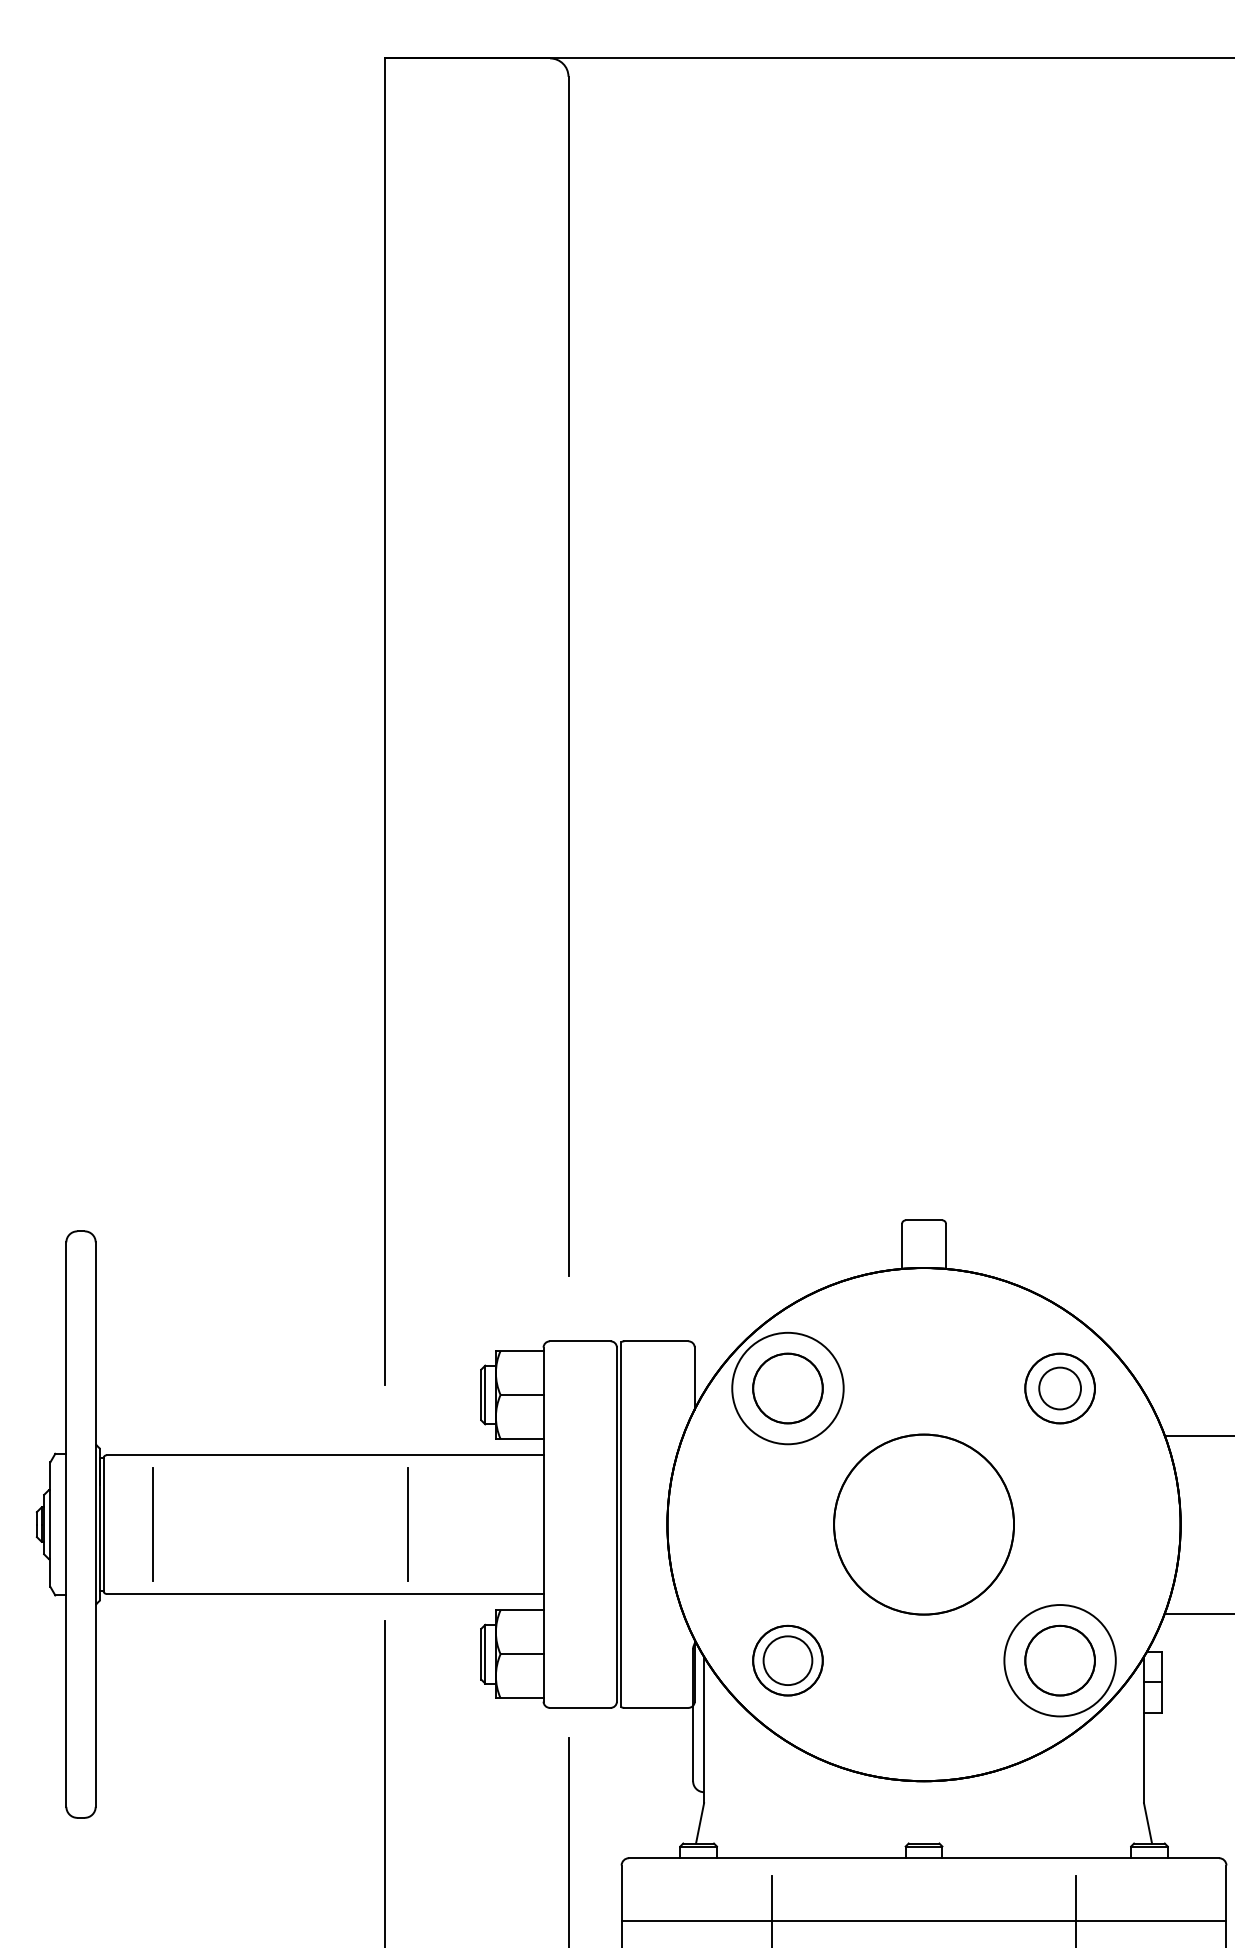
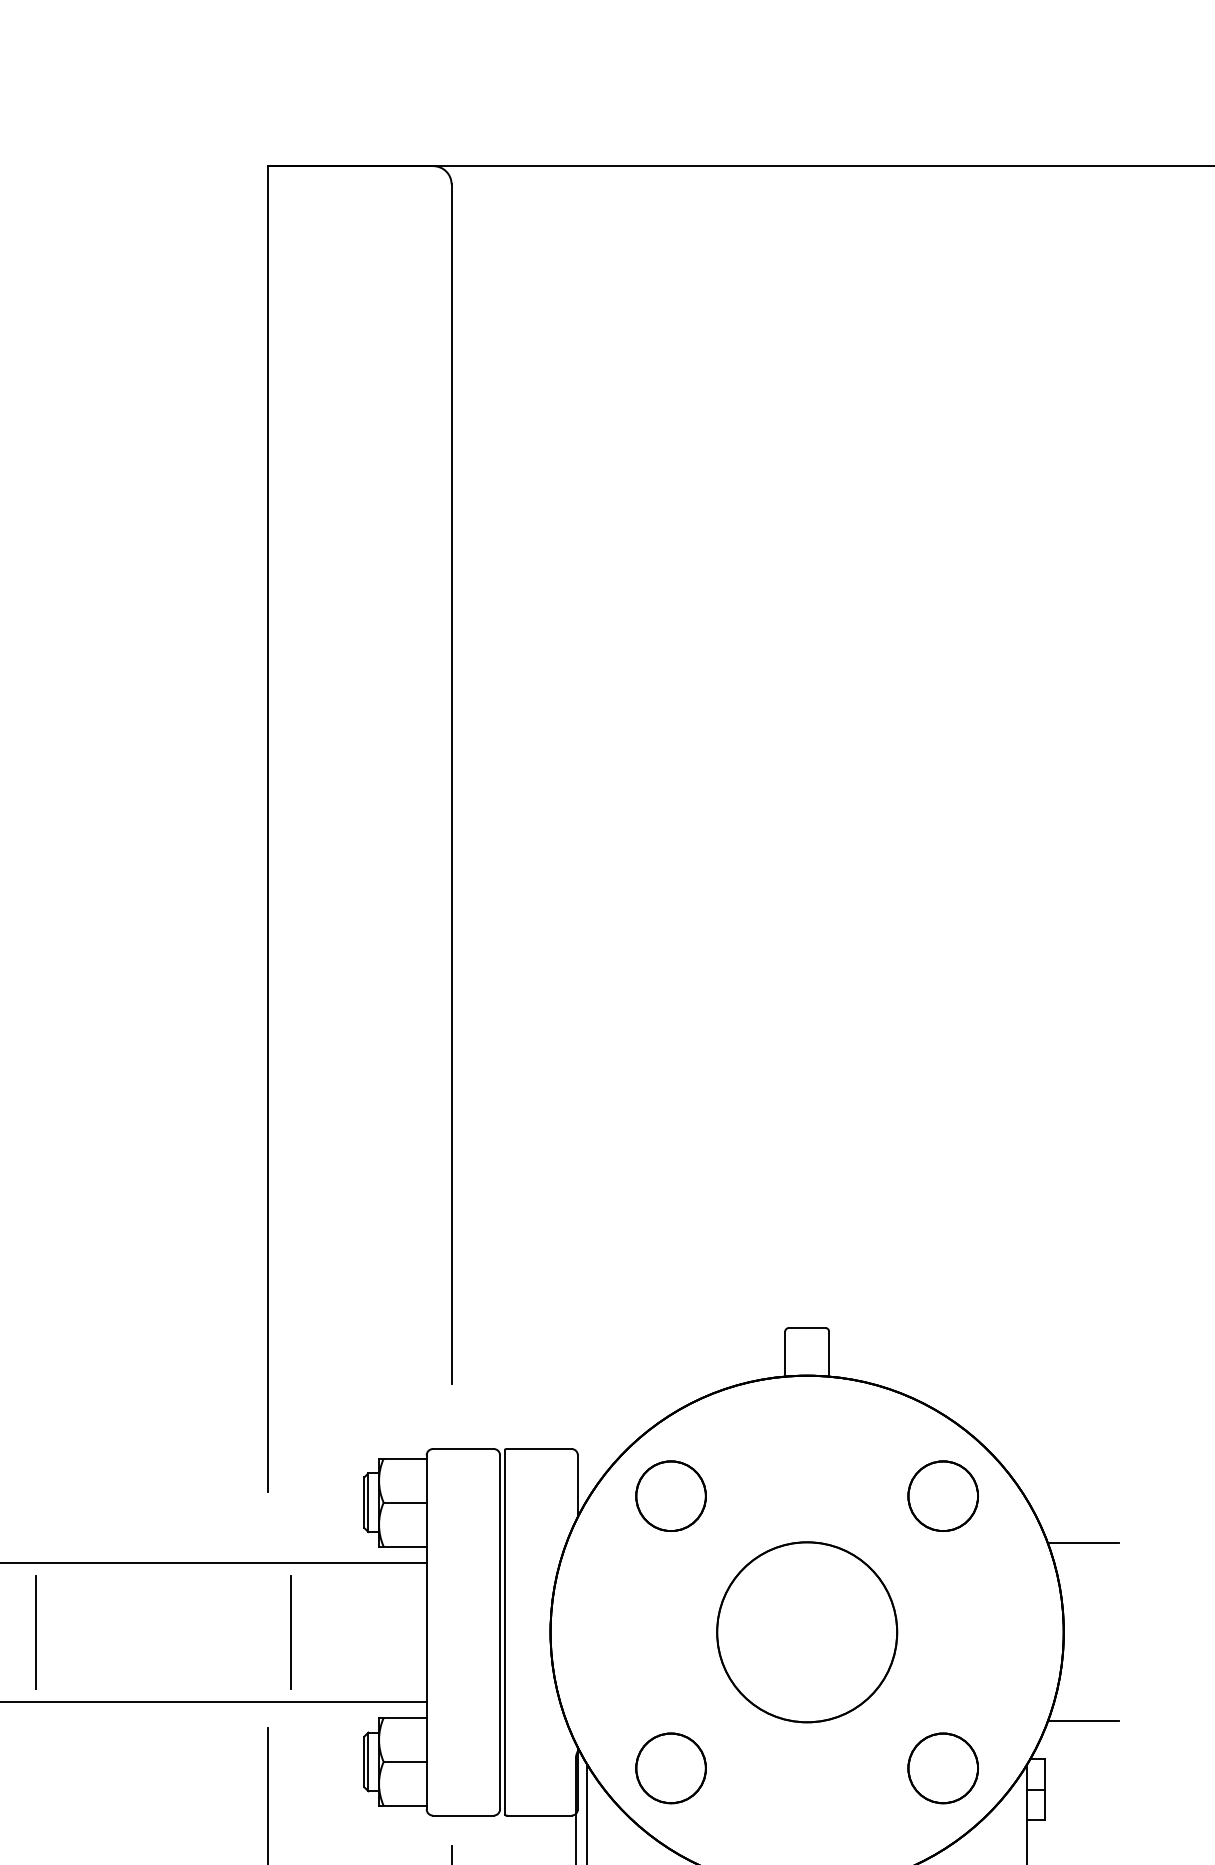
circle: (787, 1388) -> (670, 1496), size x0.62
circle: (1059, 1388) -> (942, 1496), size x1.67
circle: (787, 1660) -> (670, 1768), size x1.43
circle: (1059, 1660) -> (942, 1768), size x0.62

